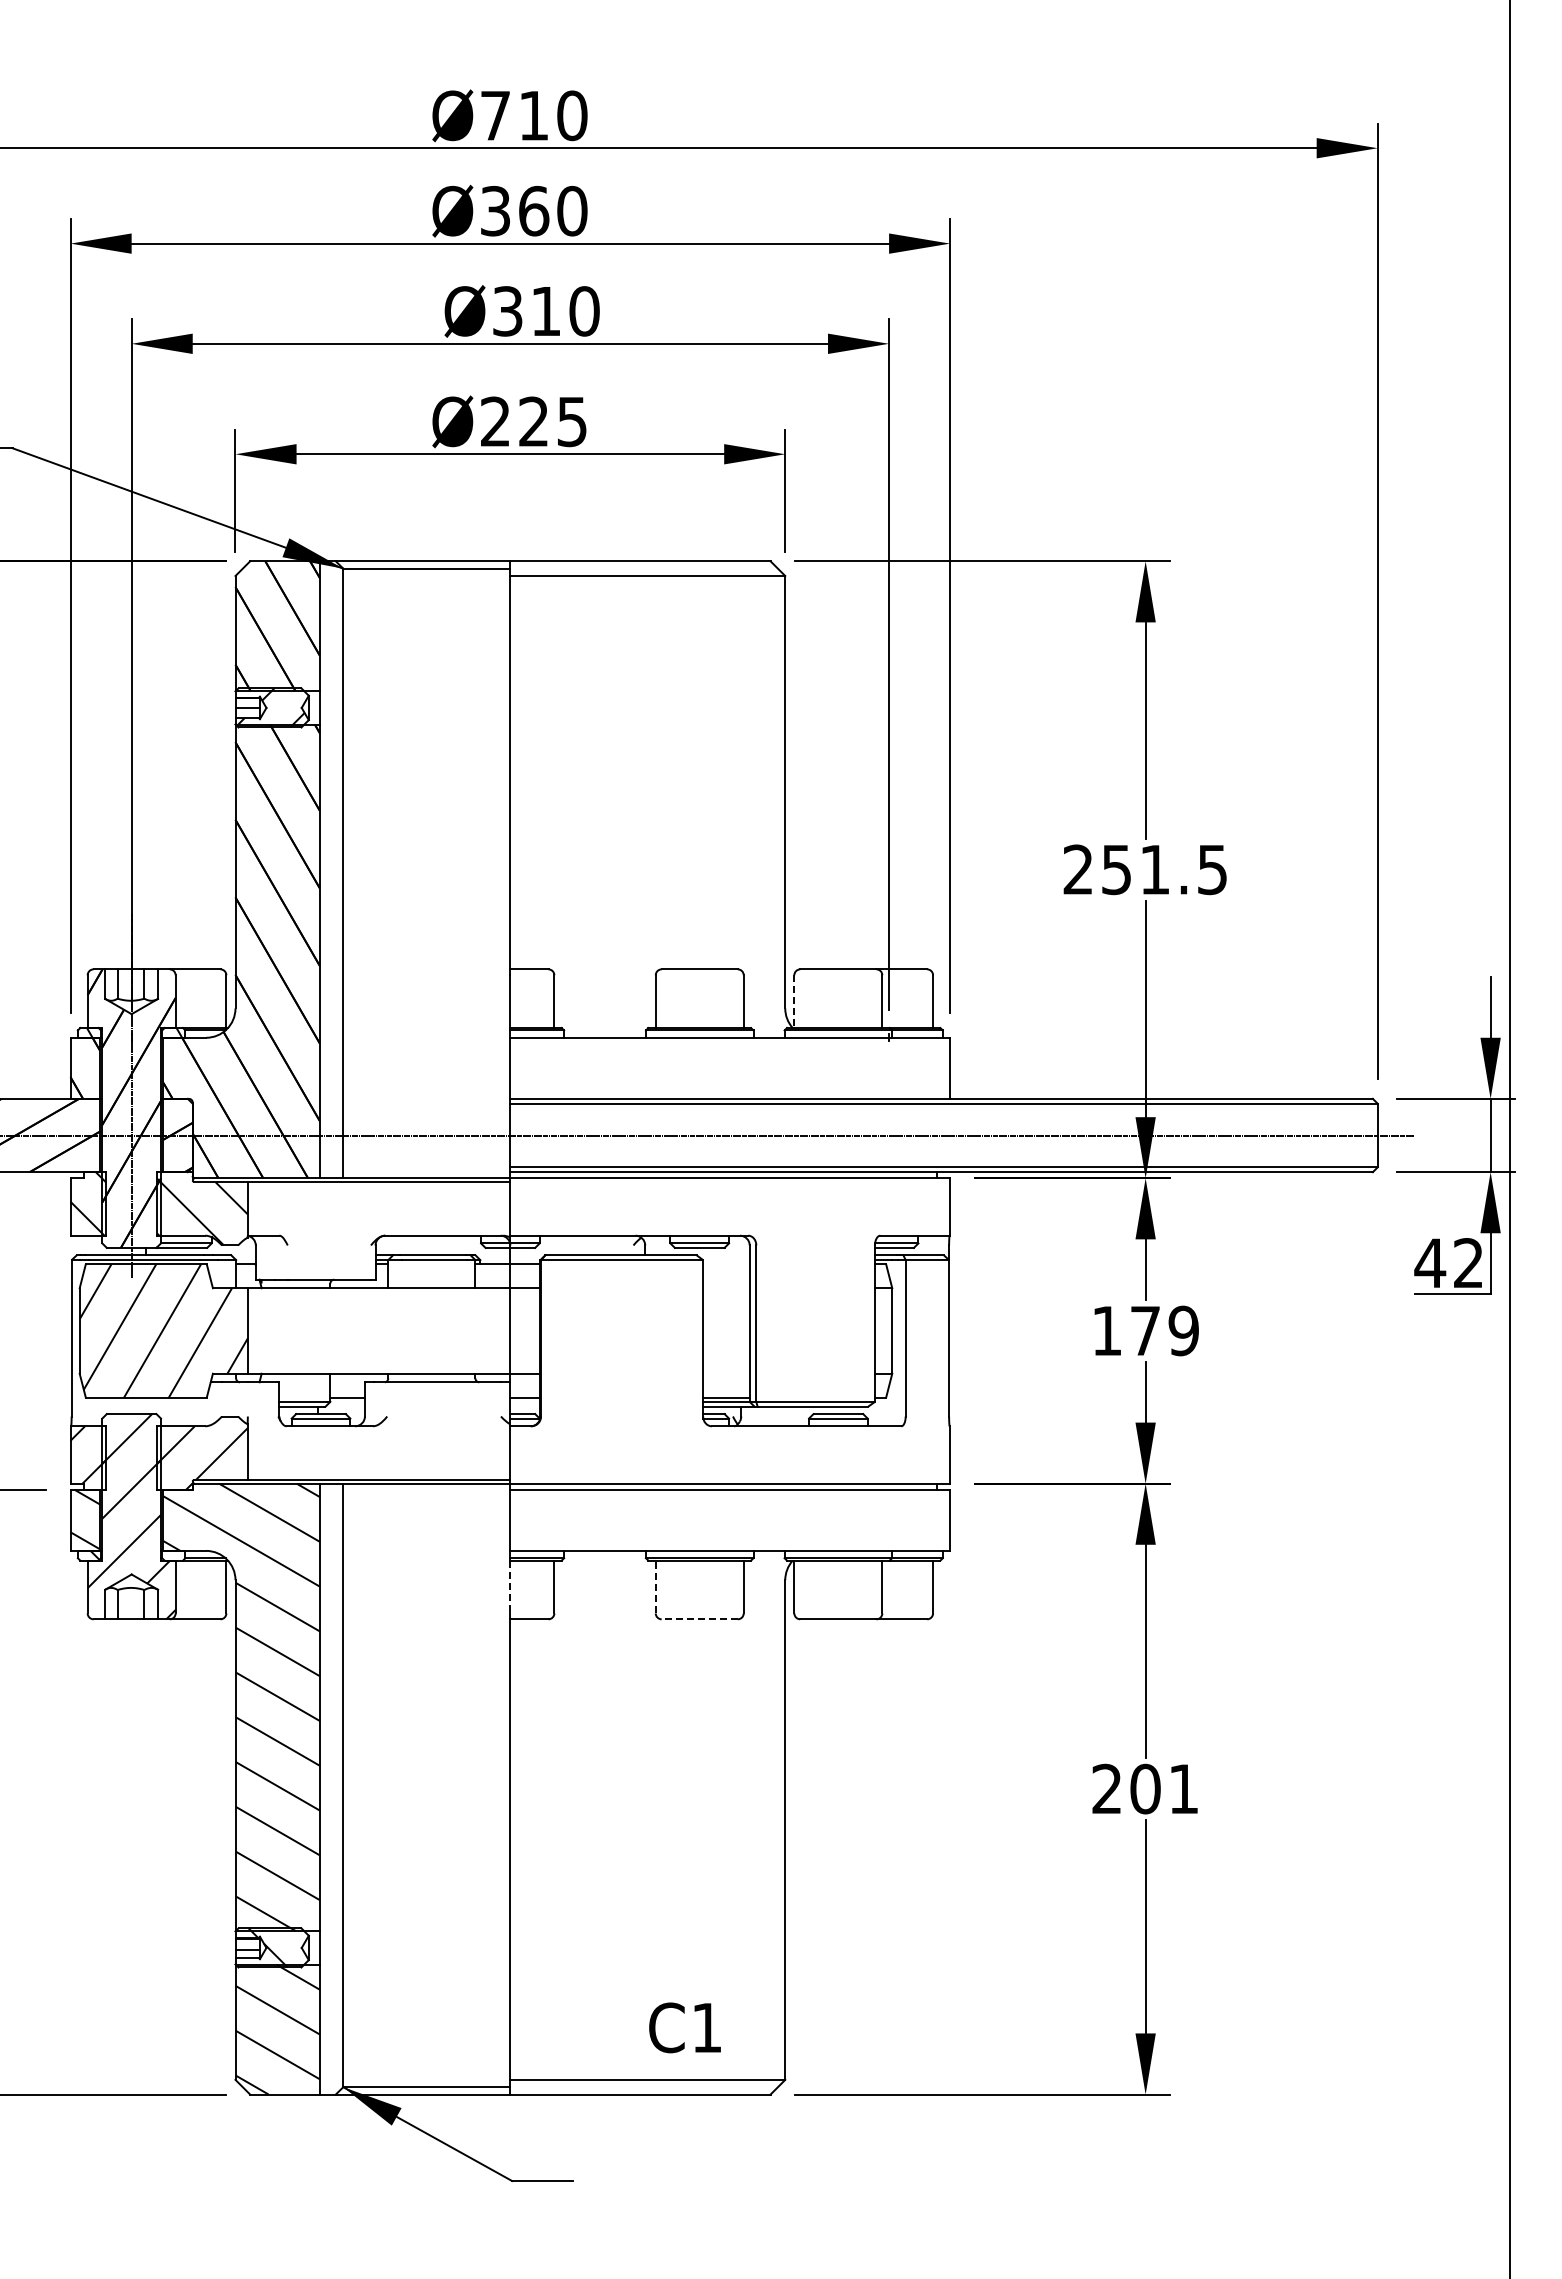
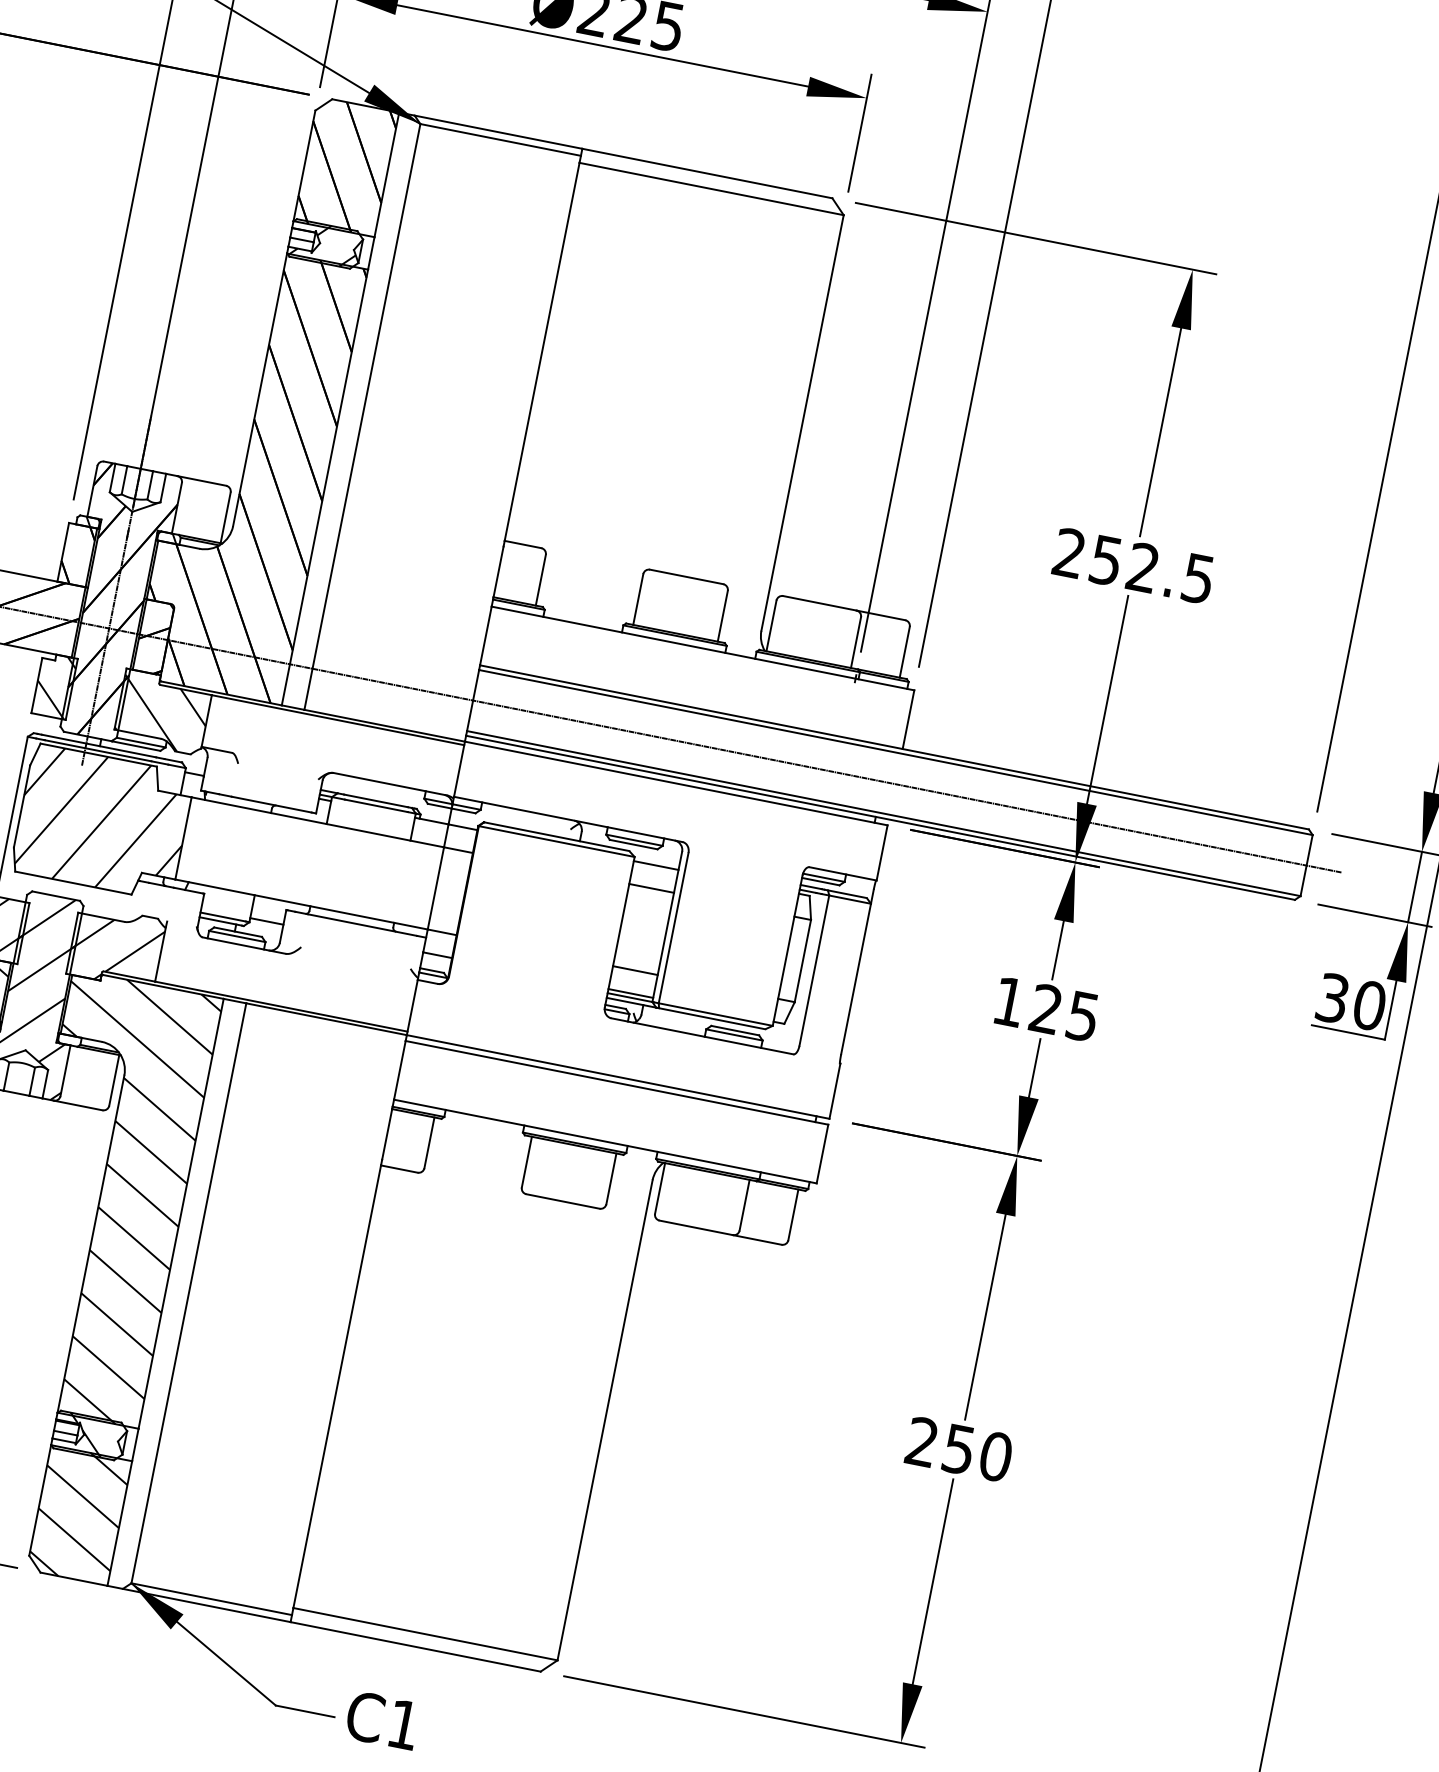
text: (1154, 869) -> (1142, 567), 251.5 -> 252.5
line: (794, 1002) -> (771, 626), dashed -> solid
text: (1448, 1263) -> (1350, 1002), 42 -> 30
line: (726, 1264) -> (656, 865), added
line: (726, 1288) -> (651, 888), added
text: (1164, 1330) -> (1064, 1012), 179 -> 125
line: (726, 1373) -> (635, 970), added
line: (655, 1586) -> (526, 1161), dashed -> solid
line: (510, 1587) -> (387, 1134), dashed -> solid
line: (699, 1619) -> (562, 1201), dashed -> solid
text: (1164, 1788) -> (977, 1452), 201 -> 250
text: (684, 2027) -> (382, 1720), moved

